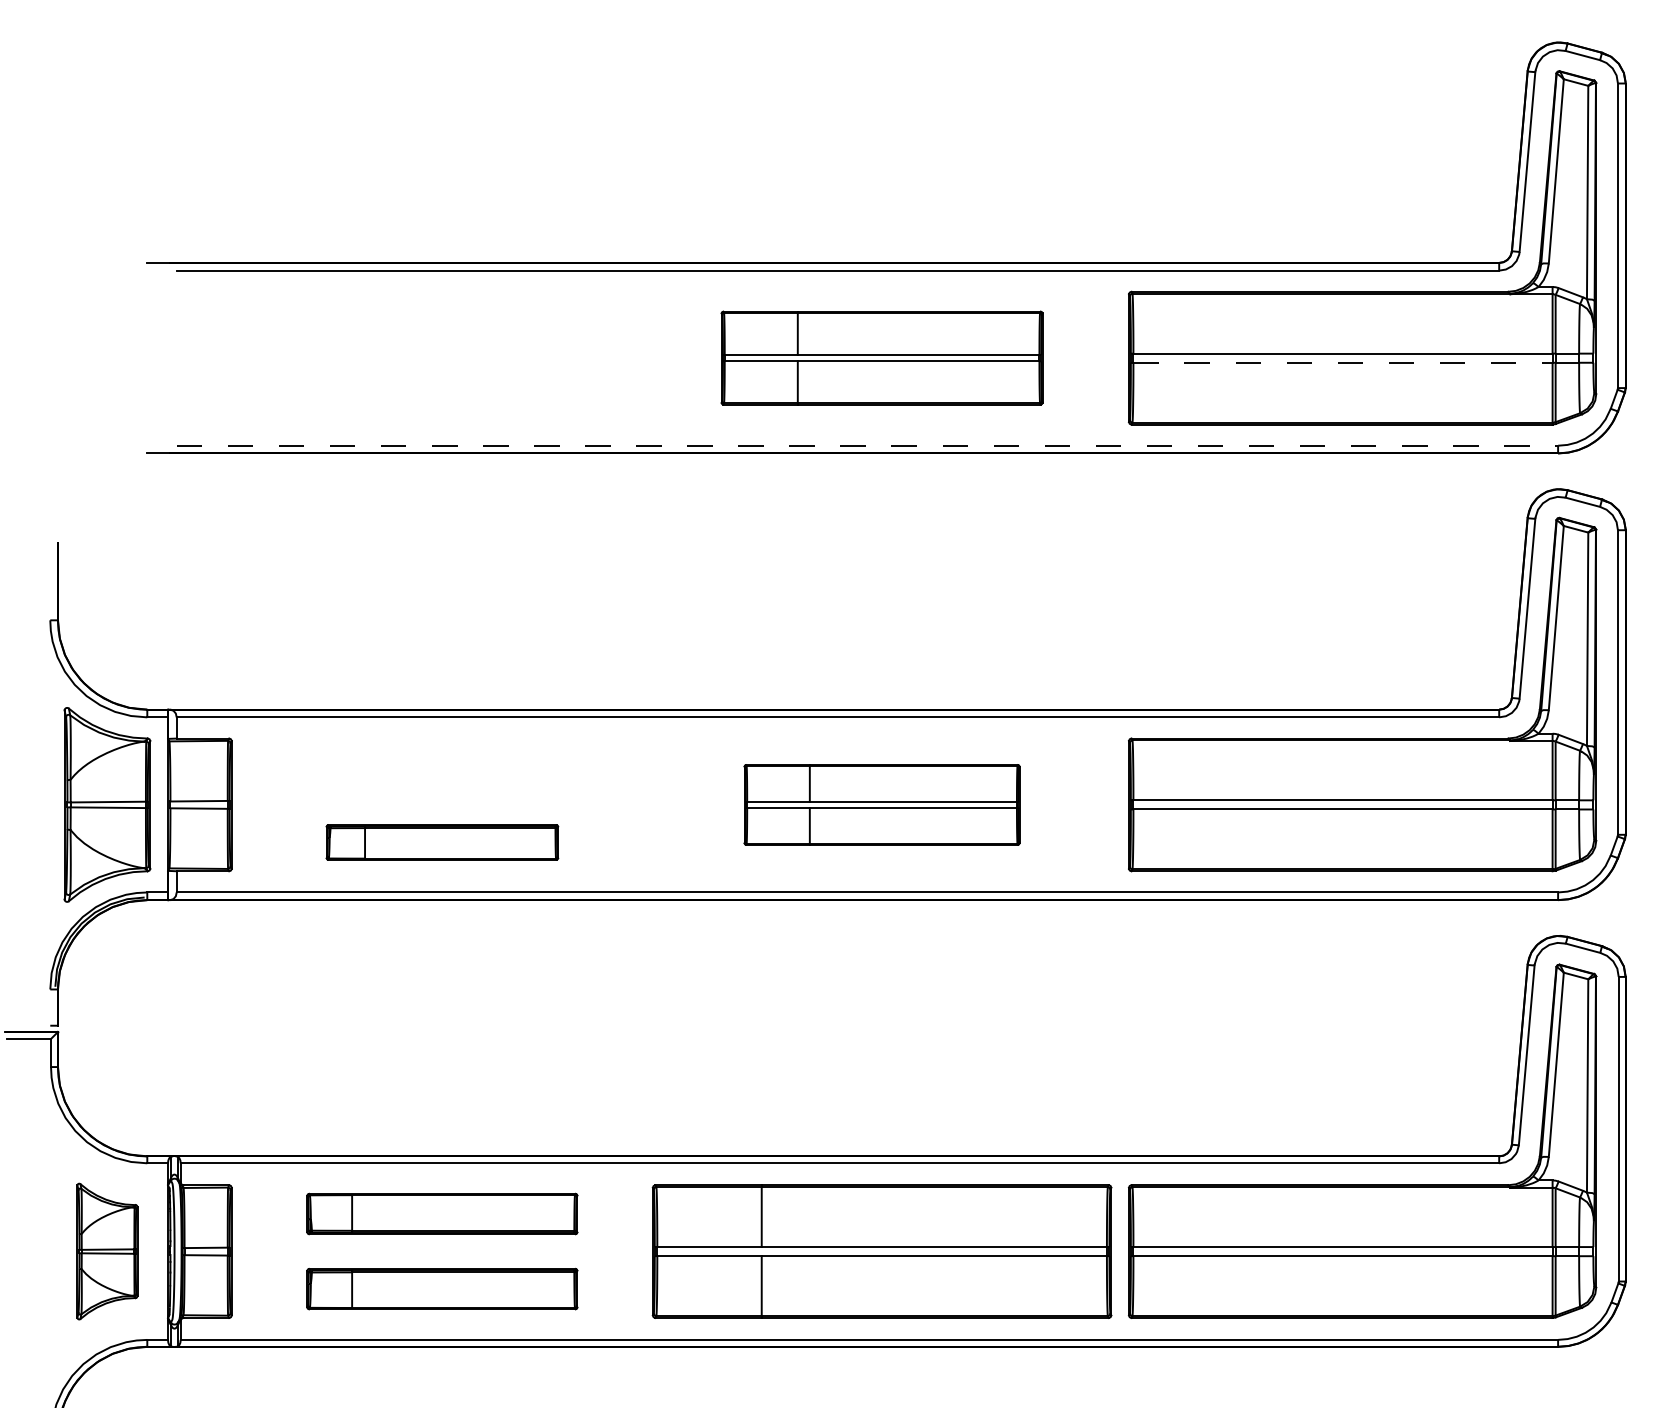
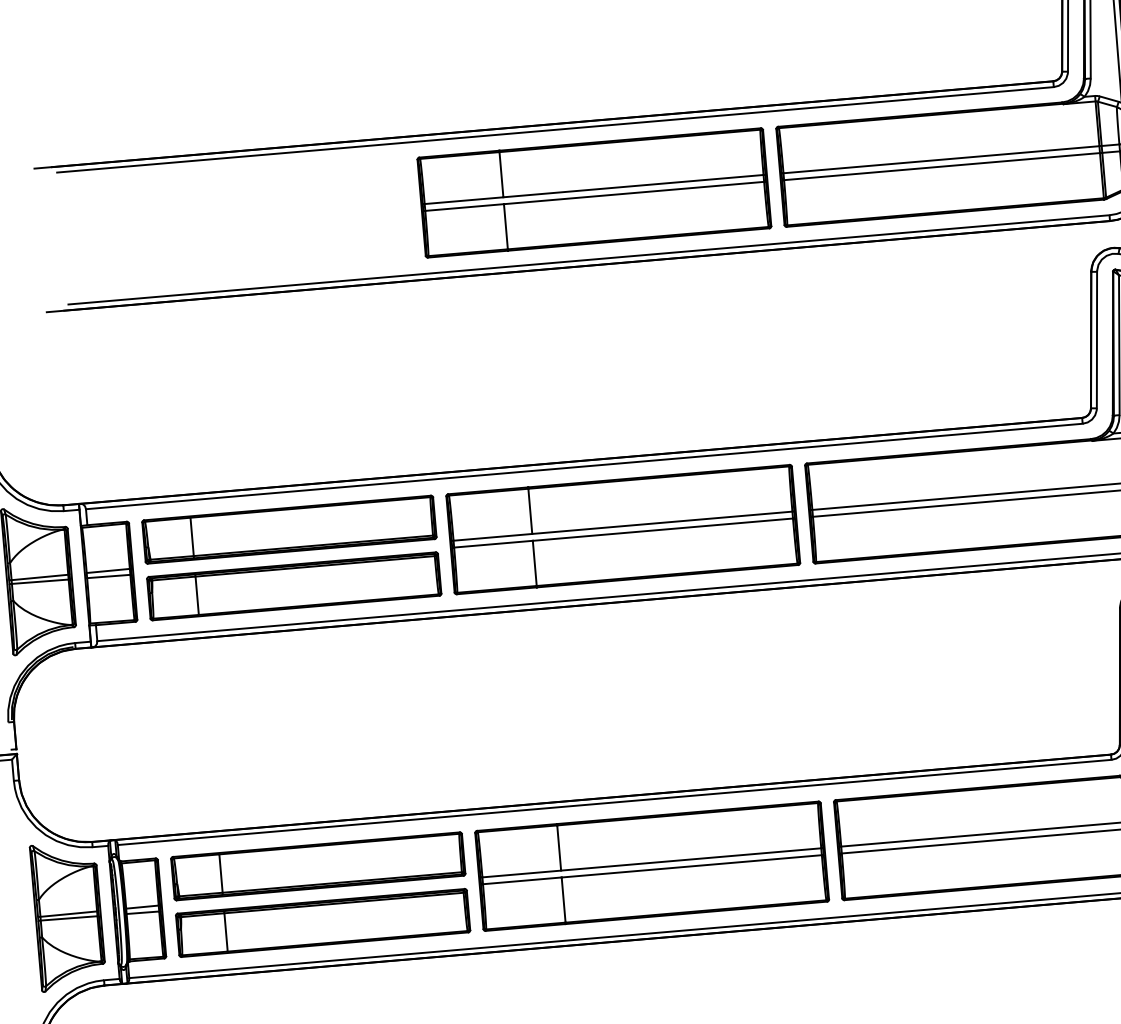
part: (881, 357) -> (593, 192), size x1.43
line: (1343, 362) -> (942, 166), dashed -> solid
line: (867, 445) -> (589, 259), dashed -> solid
part: (442, 767) -> (289, 529), added
part: (881, 804) -> (622, 529), size x1.67
part: (442, 842) -> (294, 586), size x1.67
part: (442, 1213) -> (318, 865), size x1.43
part: (107, 1251) -> (68, 916), size x1.43
part: (442, 1288) -> (323, 922), size x1.43

